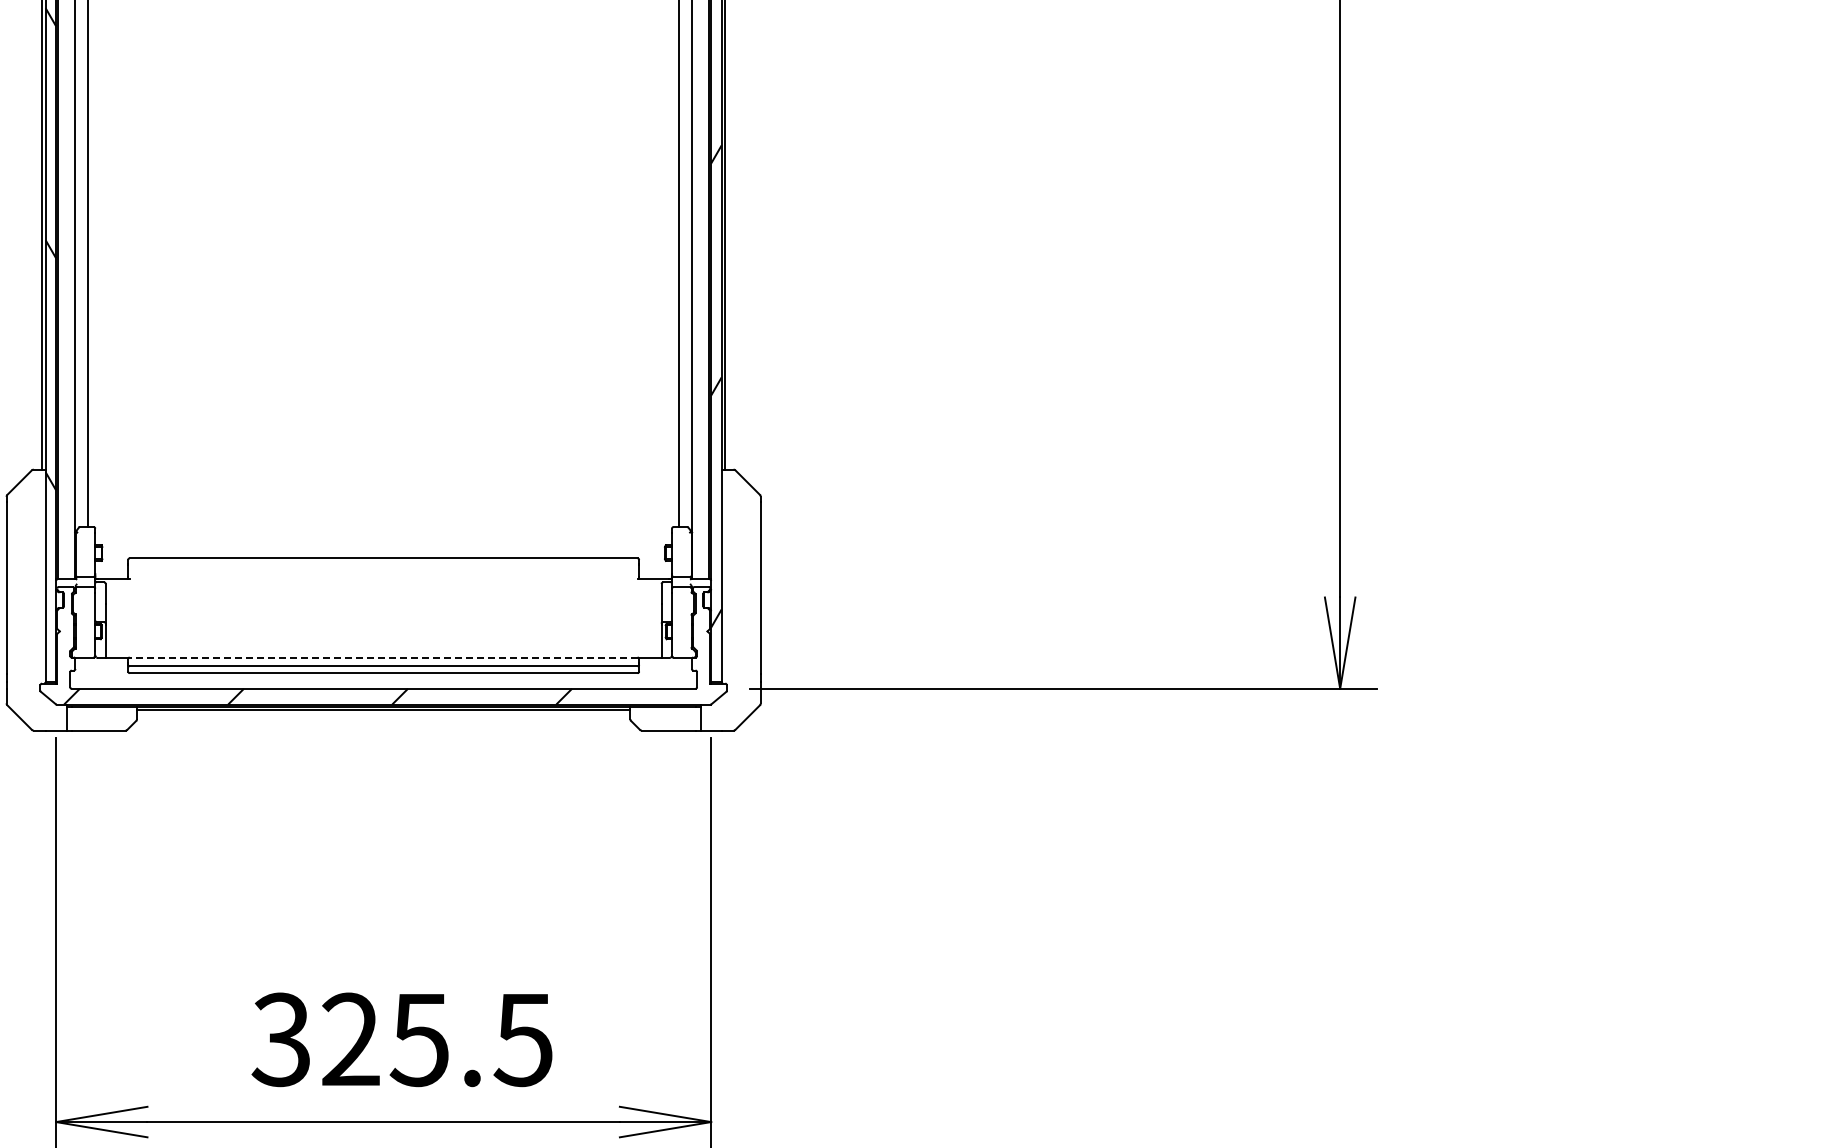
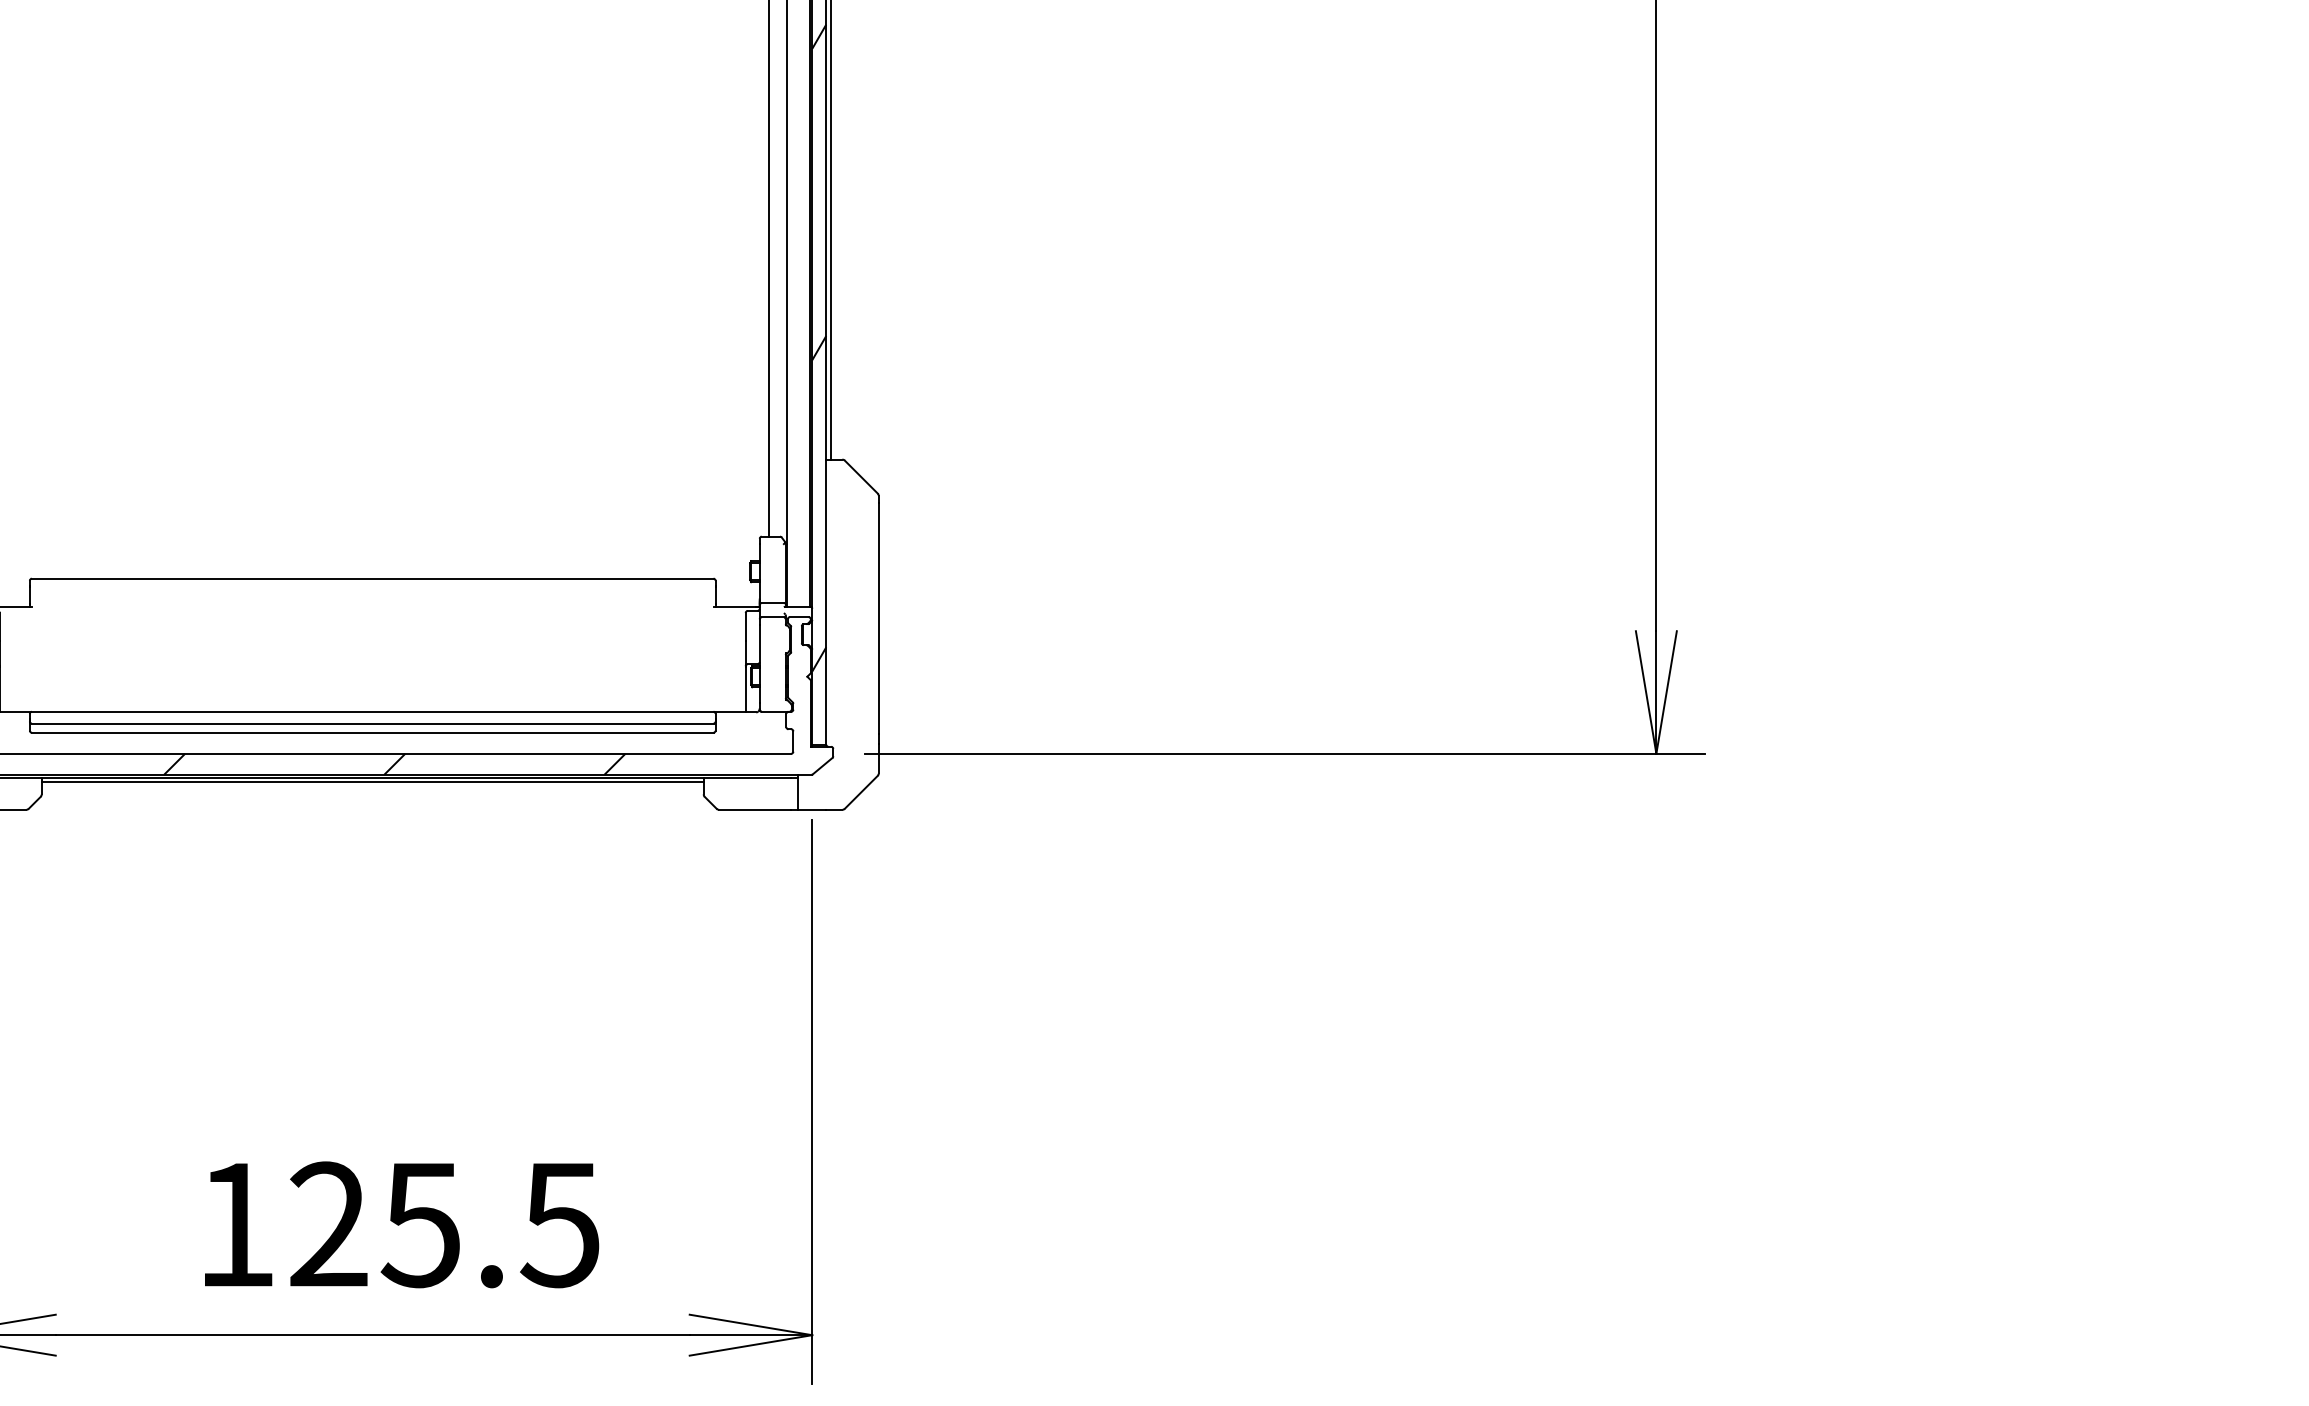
line: (383, 657) -> (372, 711), dashed -> solid
text: (280, 1039) -> (234, 1224), 325.5 -> 125.5

